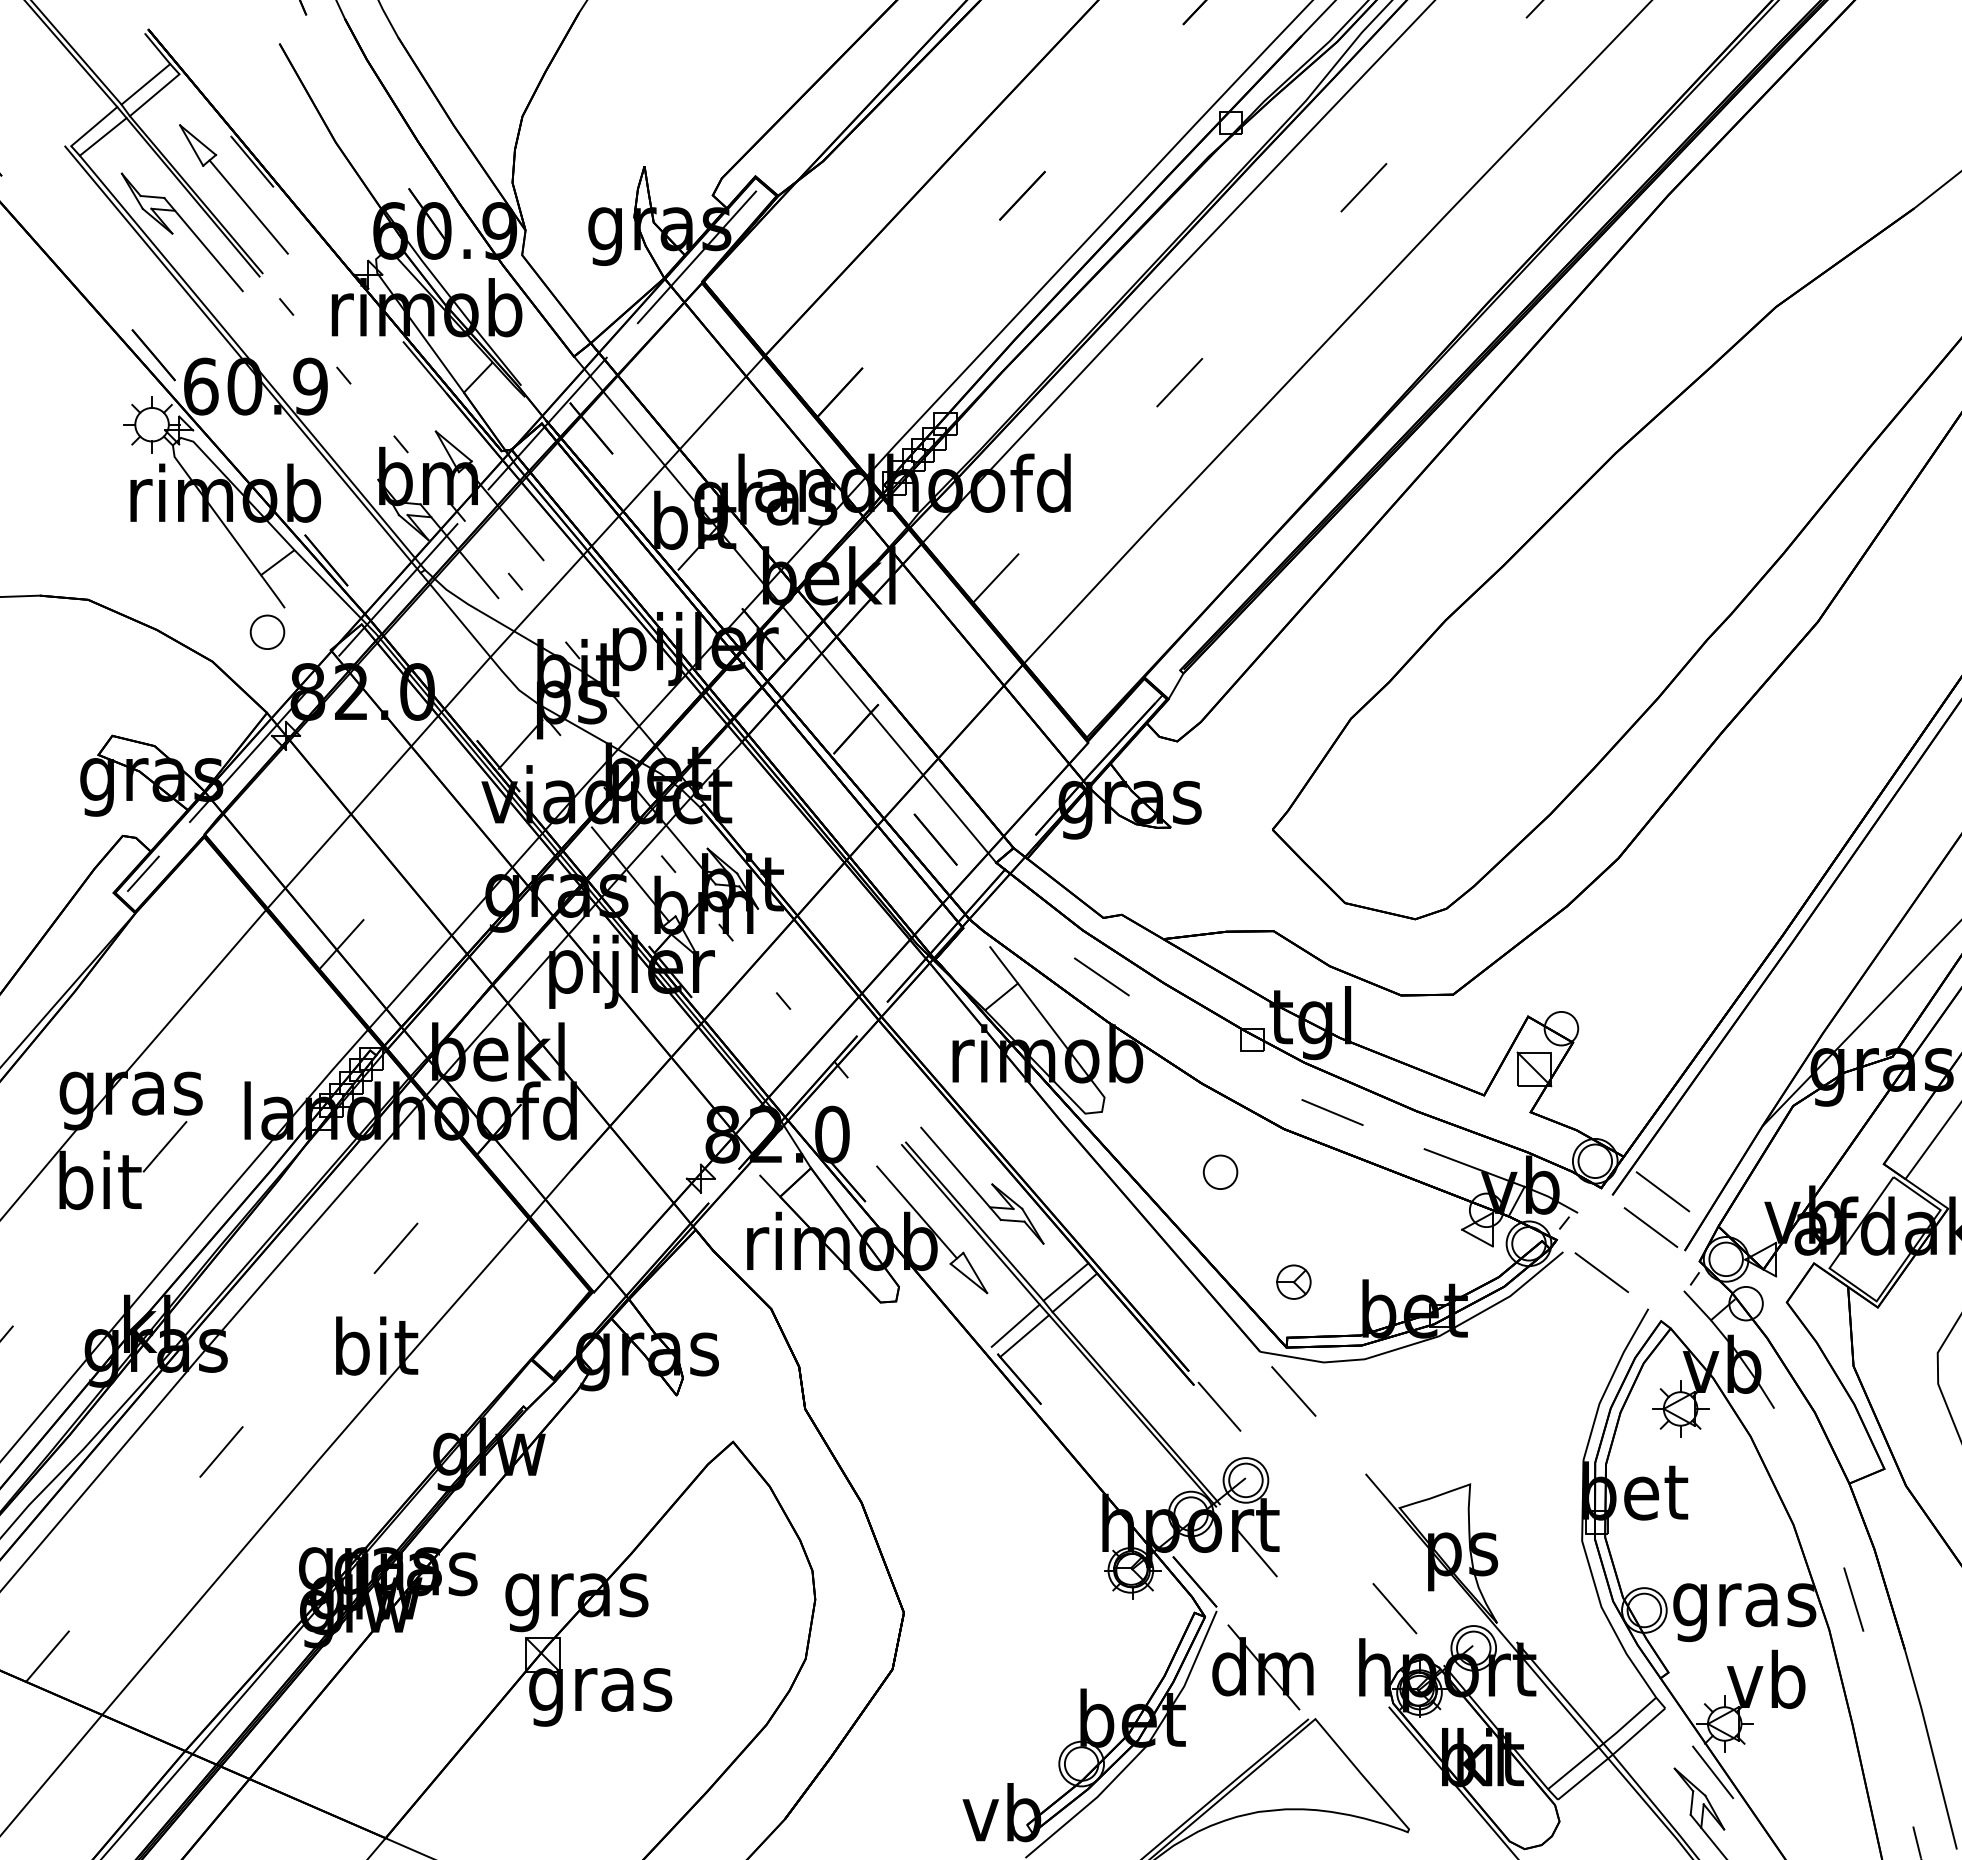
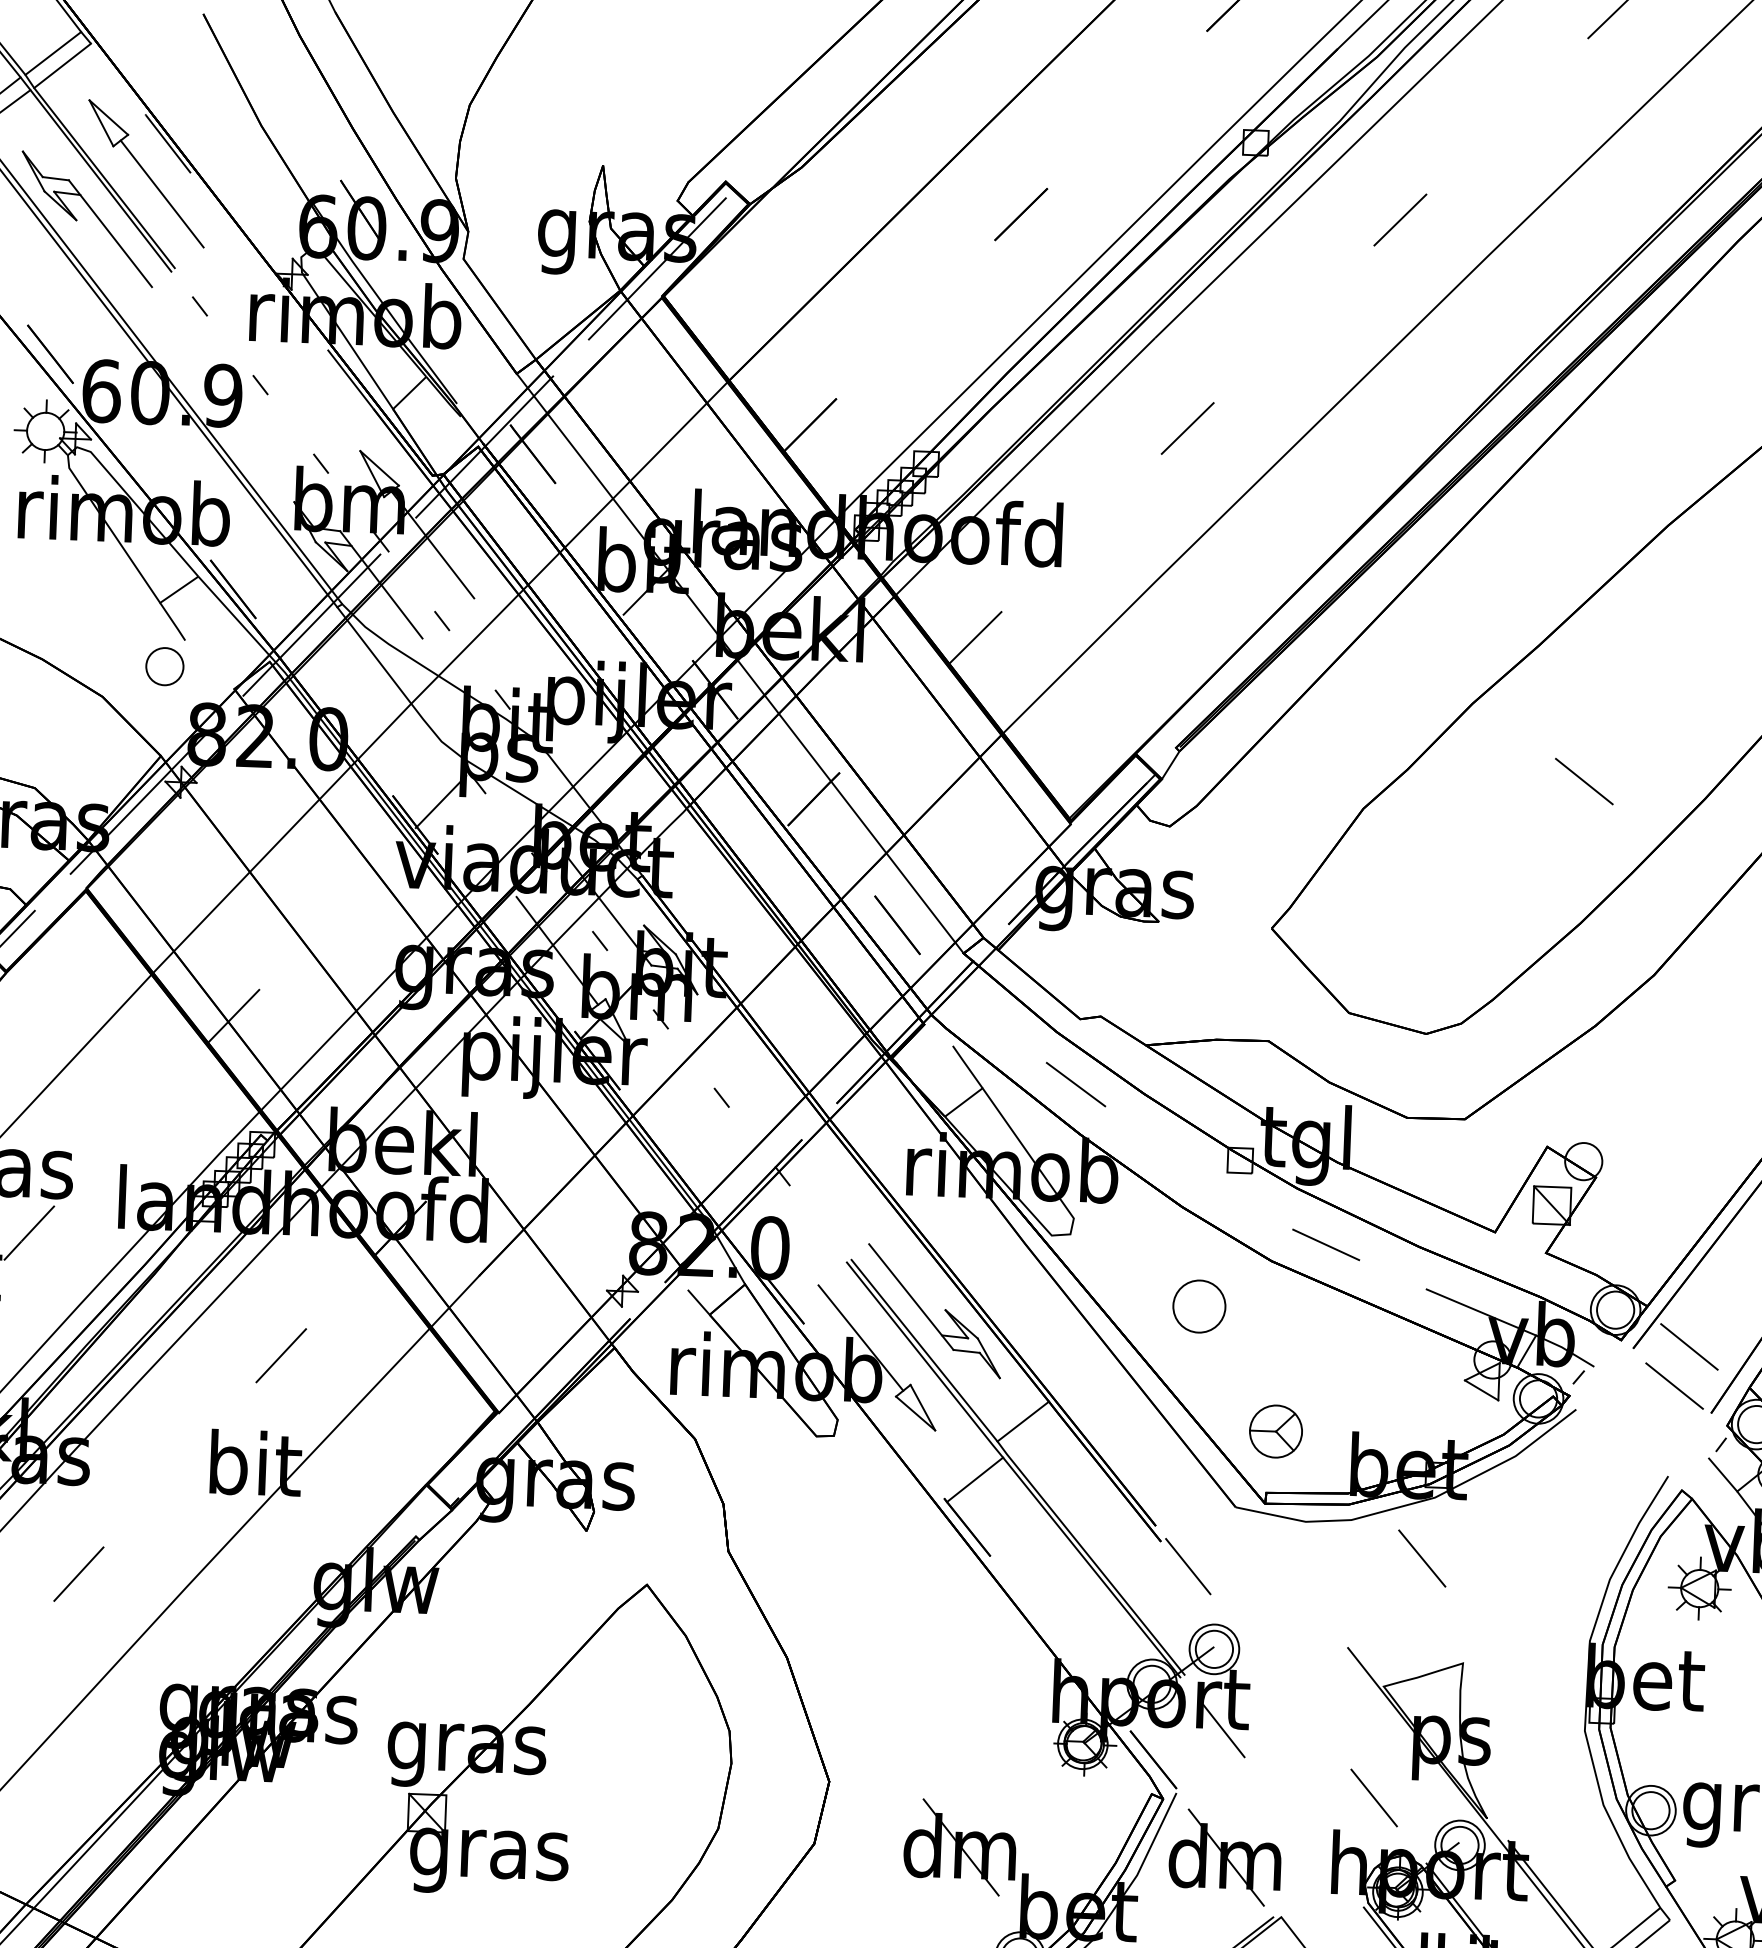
part: (1220, 1171) -> (1199, 1305), size x1.4
line: (1601, 1272) -> (1583, 781), moved
part: (1293, 1281) -> (1275, 1430), size x1.4
line: (1074, 1292) -> (1032, 1433), removed
line: (1015, 1325) -> (965, 1467), removed
line: (1293, 1391) -> (1421, 1558), moved
part: (1023, 1667) -> (959, 1847), added

